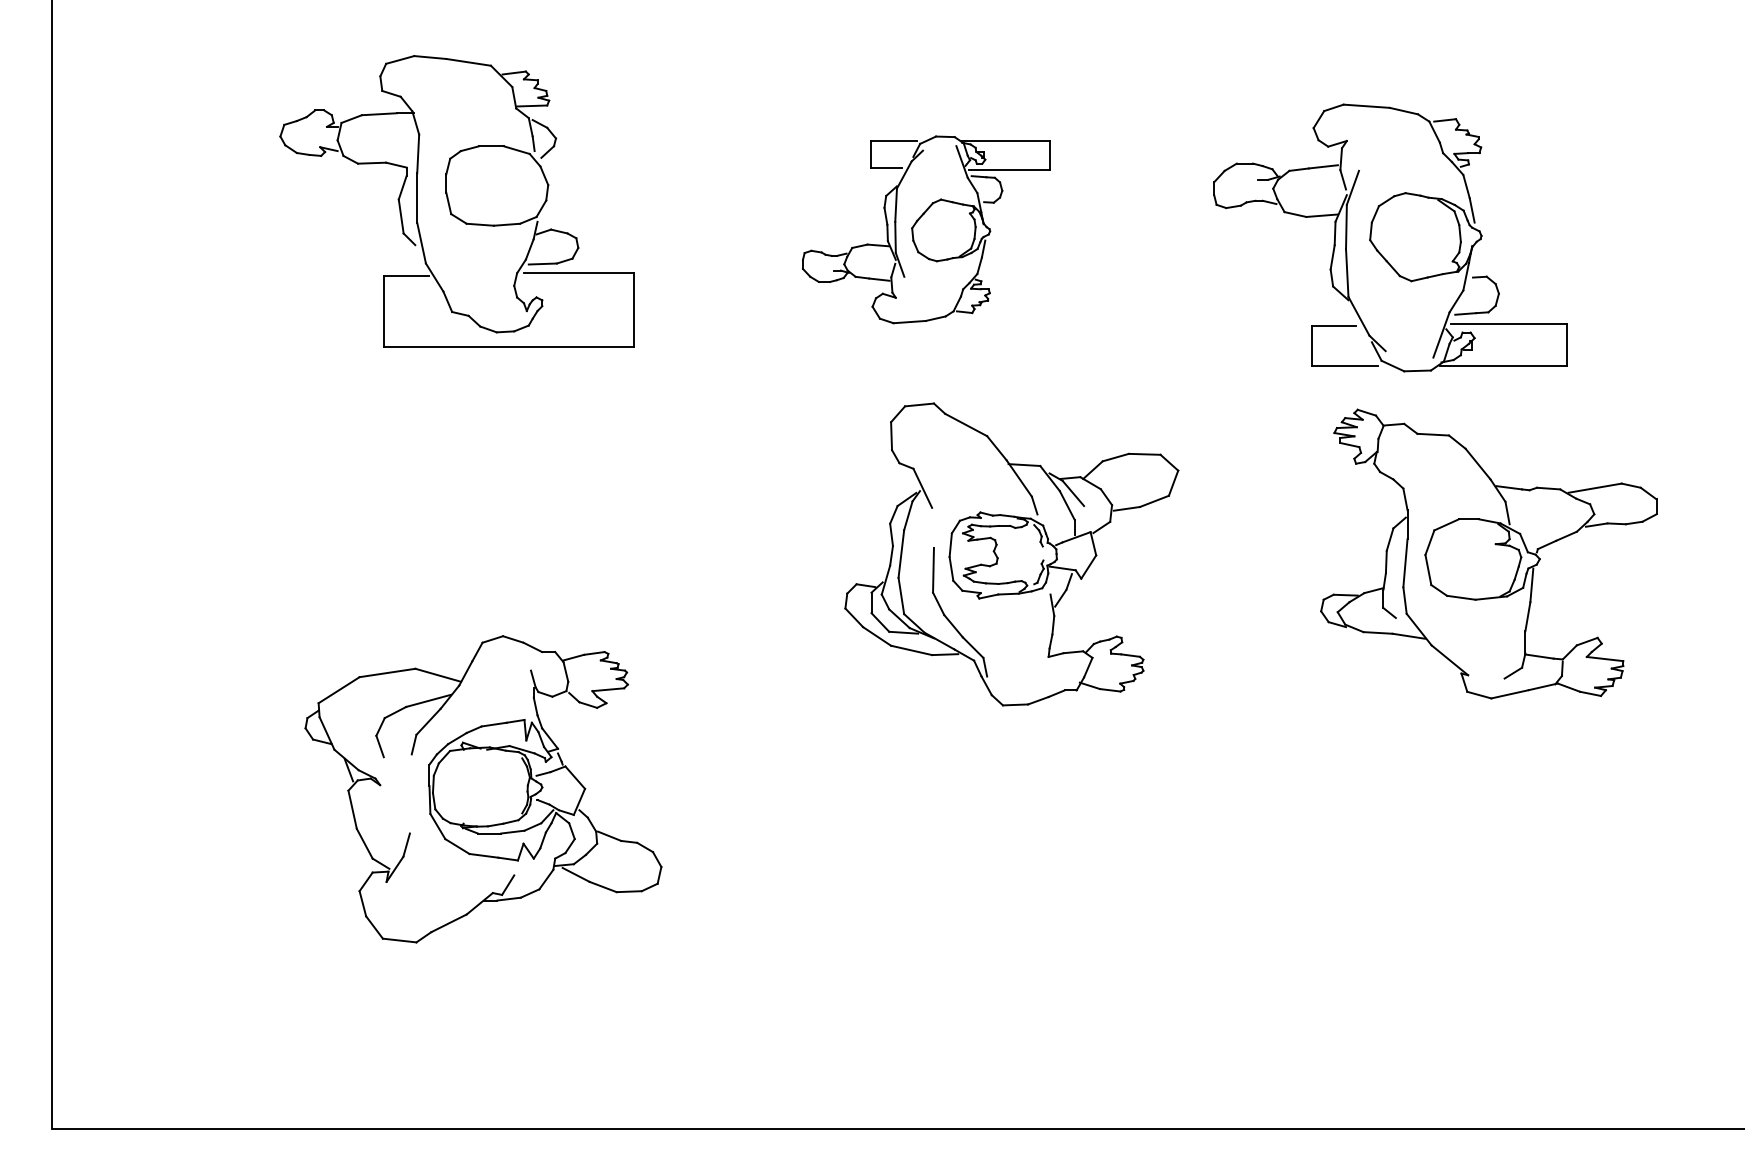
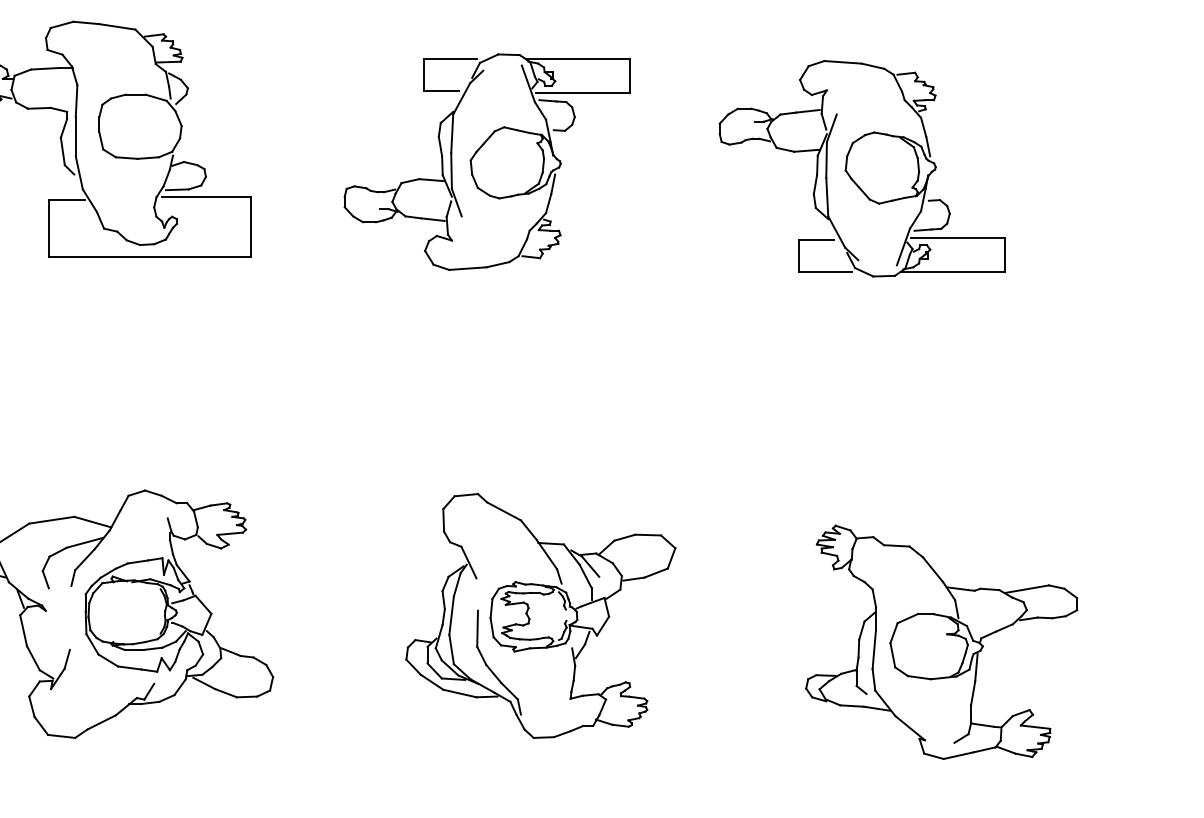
part: (926, 229) -> (487, 161), size x1.43
part: (1488, 553) -> (941, 641), moved
part: (1011, 554) -> (540, 616), moved

